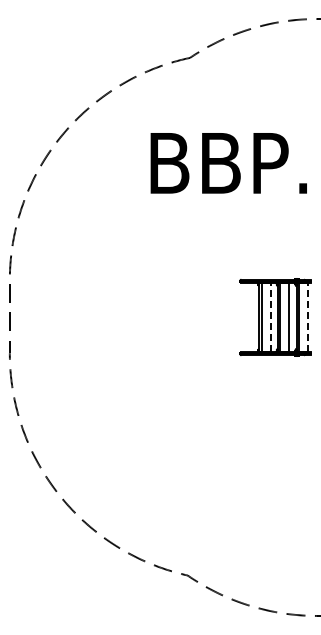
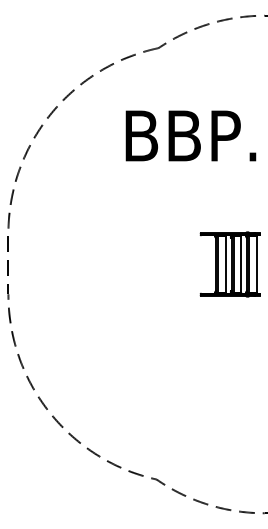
line: (270, 317) -> (225, 264), dashed -> solid
line: (307, 317) -> (256, 264), dashed -> solid

